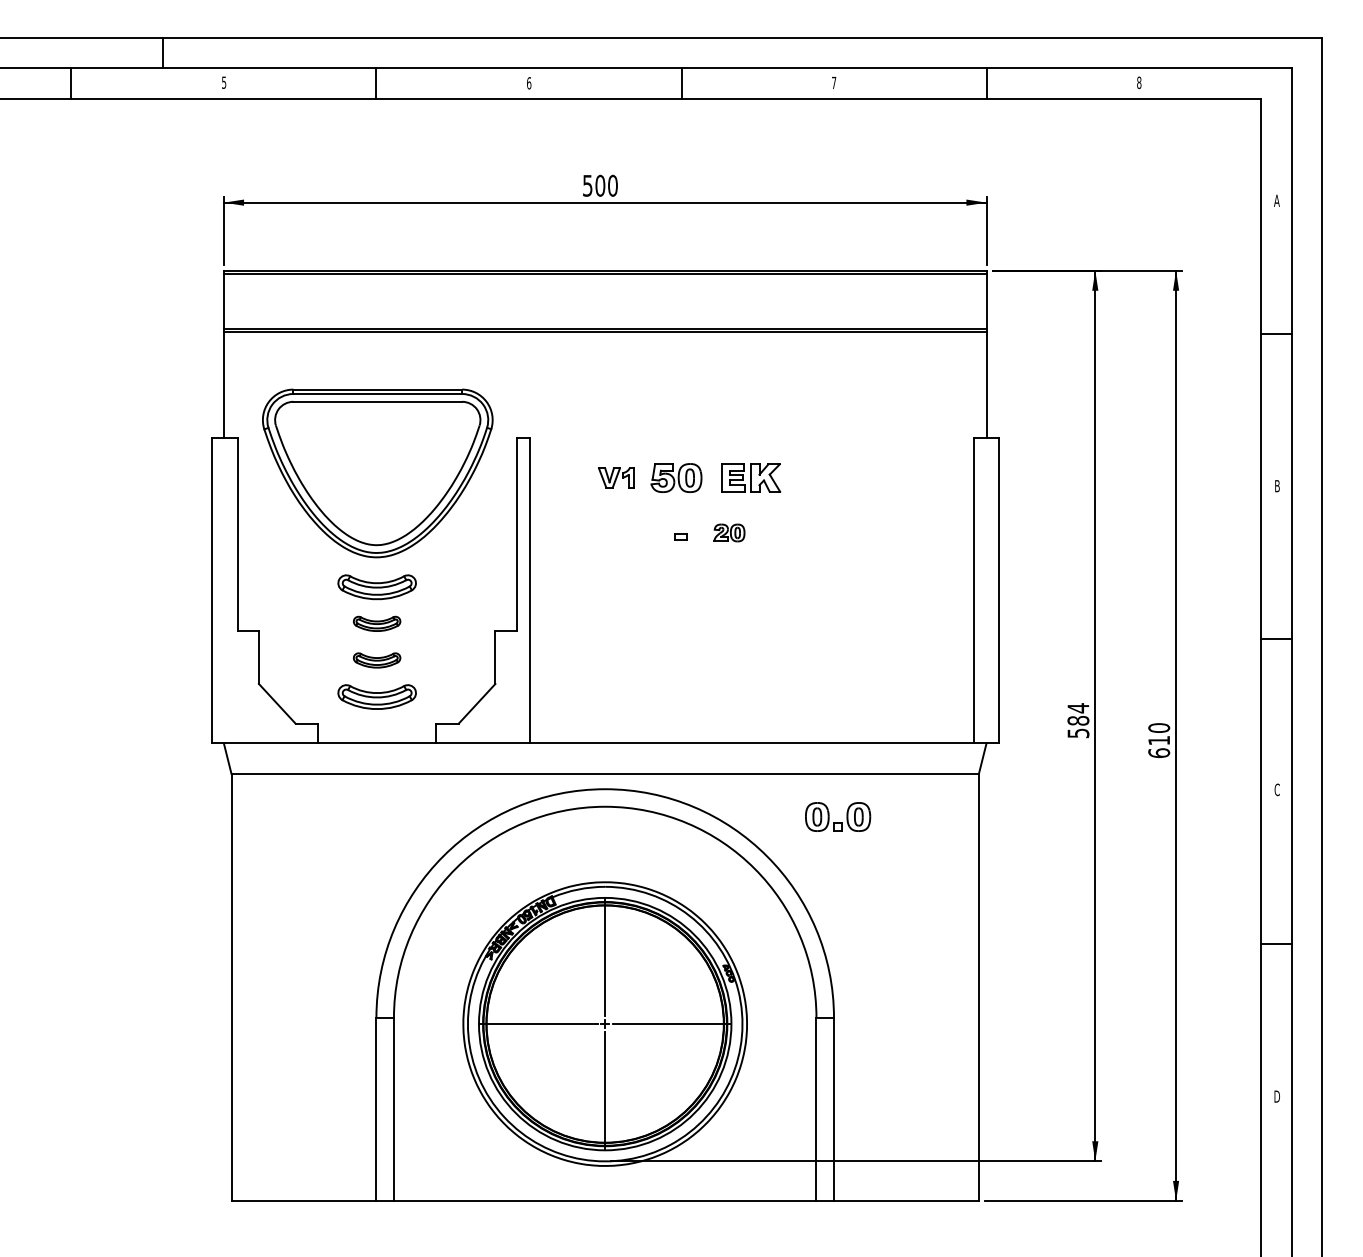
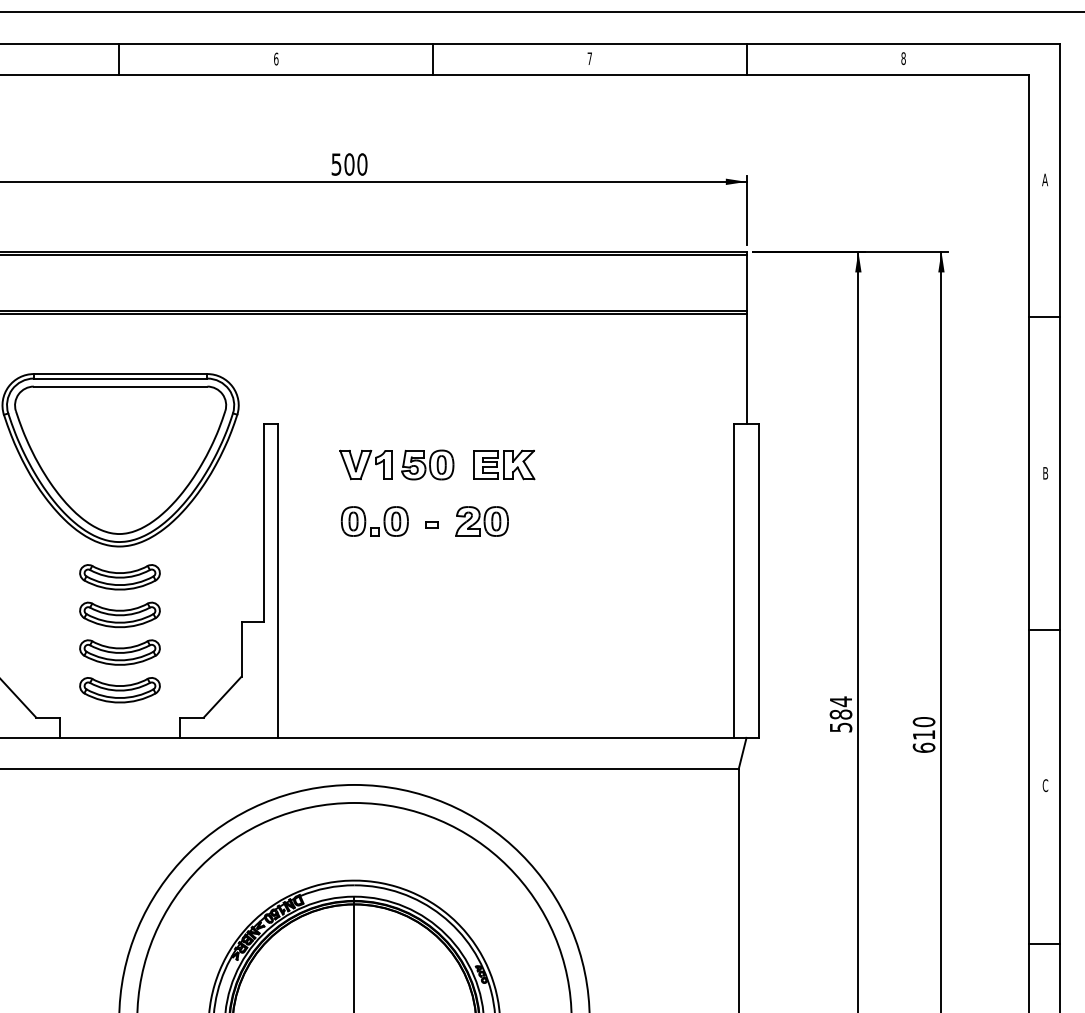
part: (616, 477) -> (366, 464), size x1.43
part: (729, 532) -> (482, 520), size x1.67
part: (376, 623) -> (119, 614), size x1.67
part: (376, 660) -> (119, 652), size x1.67
part: (838, 816) -> (375, 520), moved

